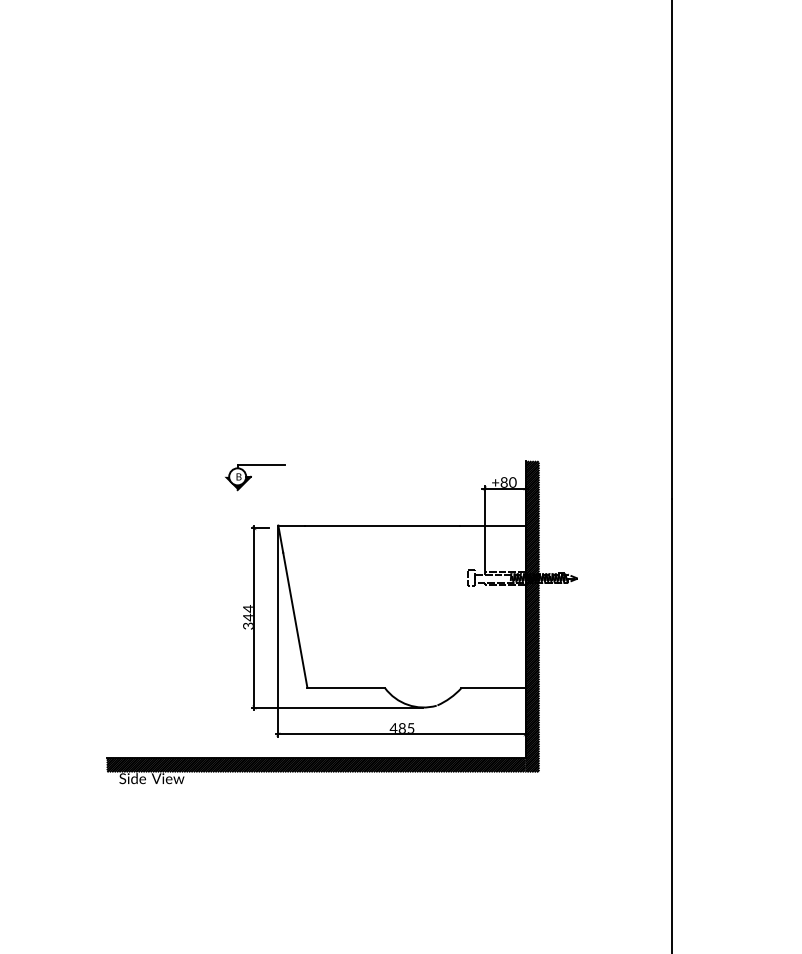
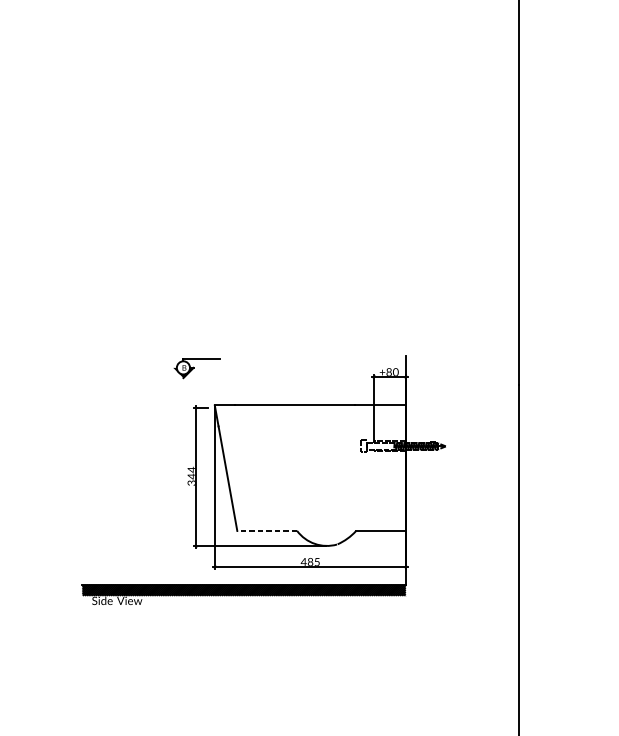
hatch: (532, 616) -> (411, 475), removed
line: (346, 687) -> (267, 530), solid -> dashed

